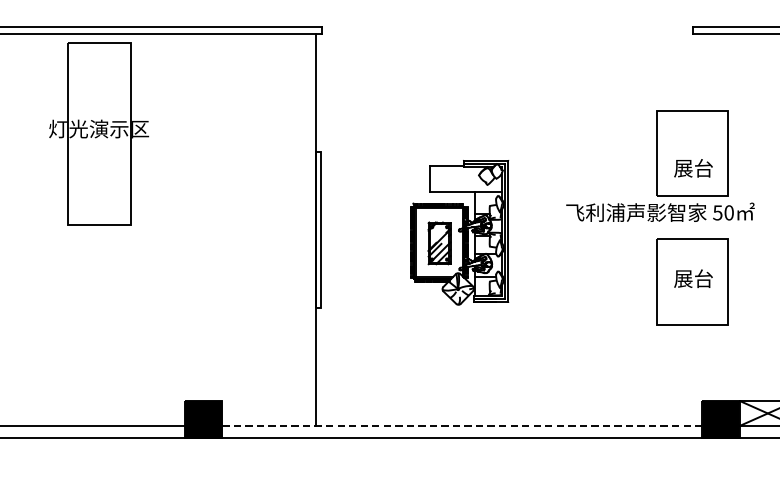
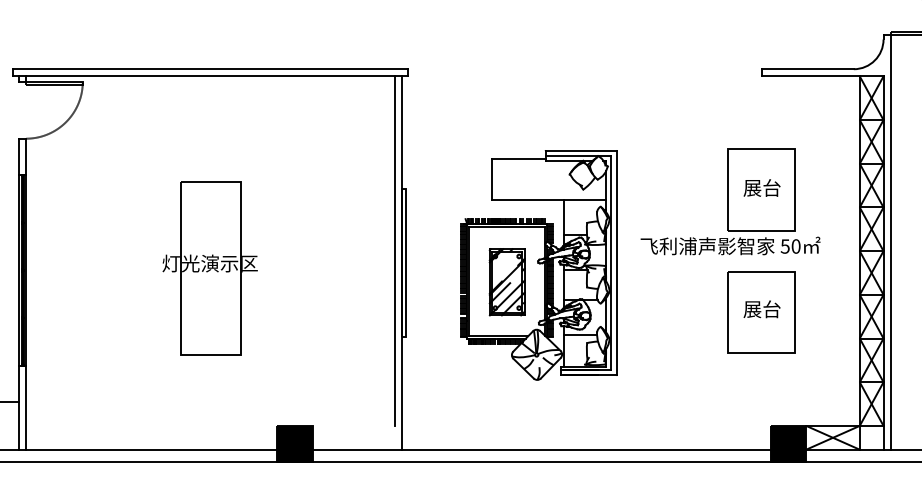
part: (98, 134) -> (209, 268), moved
text: (692, 167) -> (761, 187), moved
line: (308, 217) -> (394, 250), added
part: (459, 232) -> (538, 265), size x1.67
line: (462, 425) -> (541, 449), dashed -> solid

